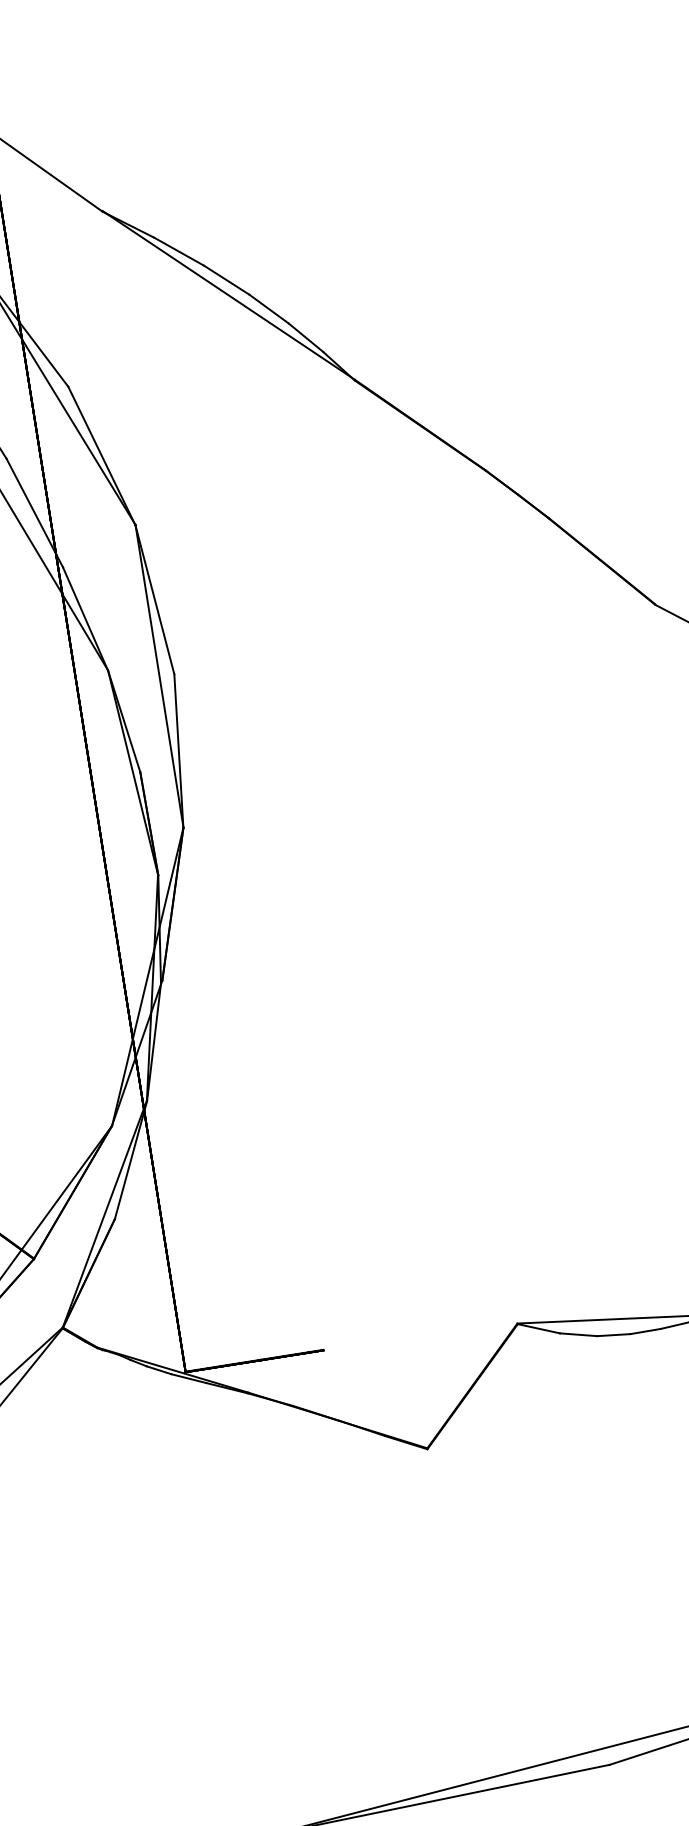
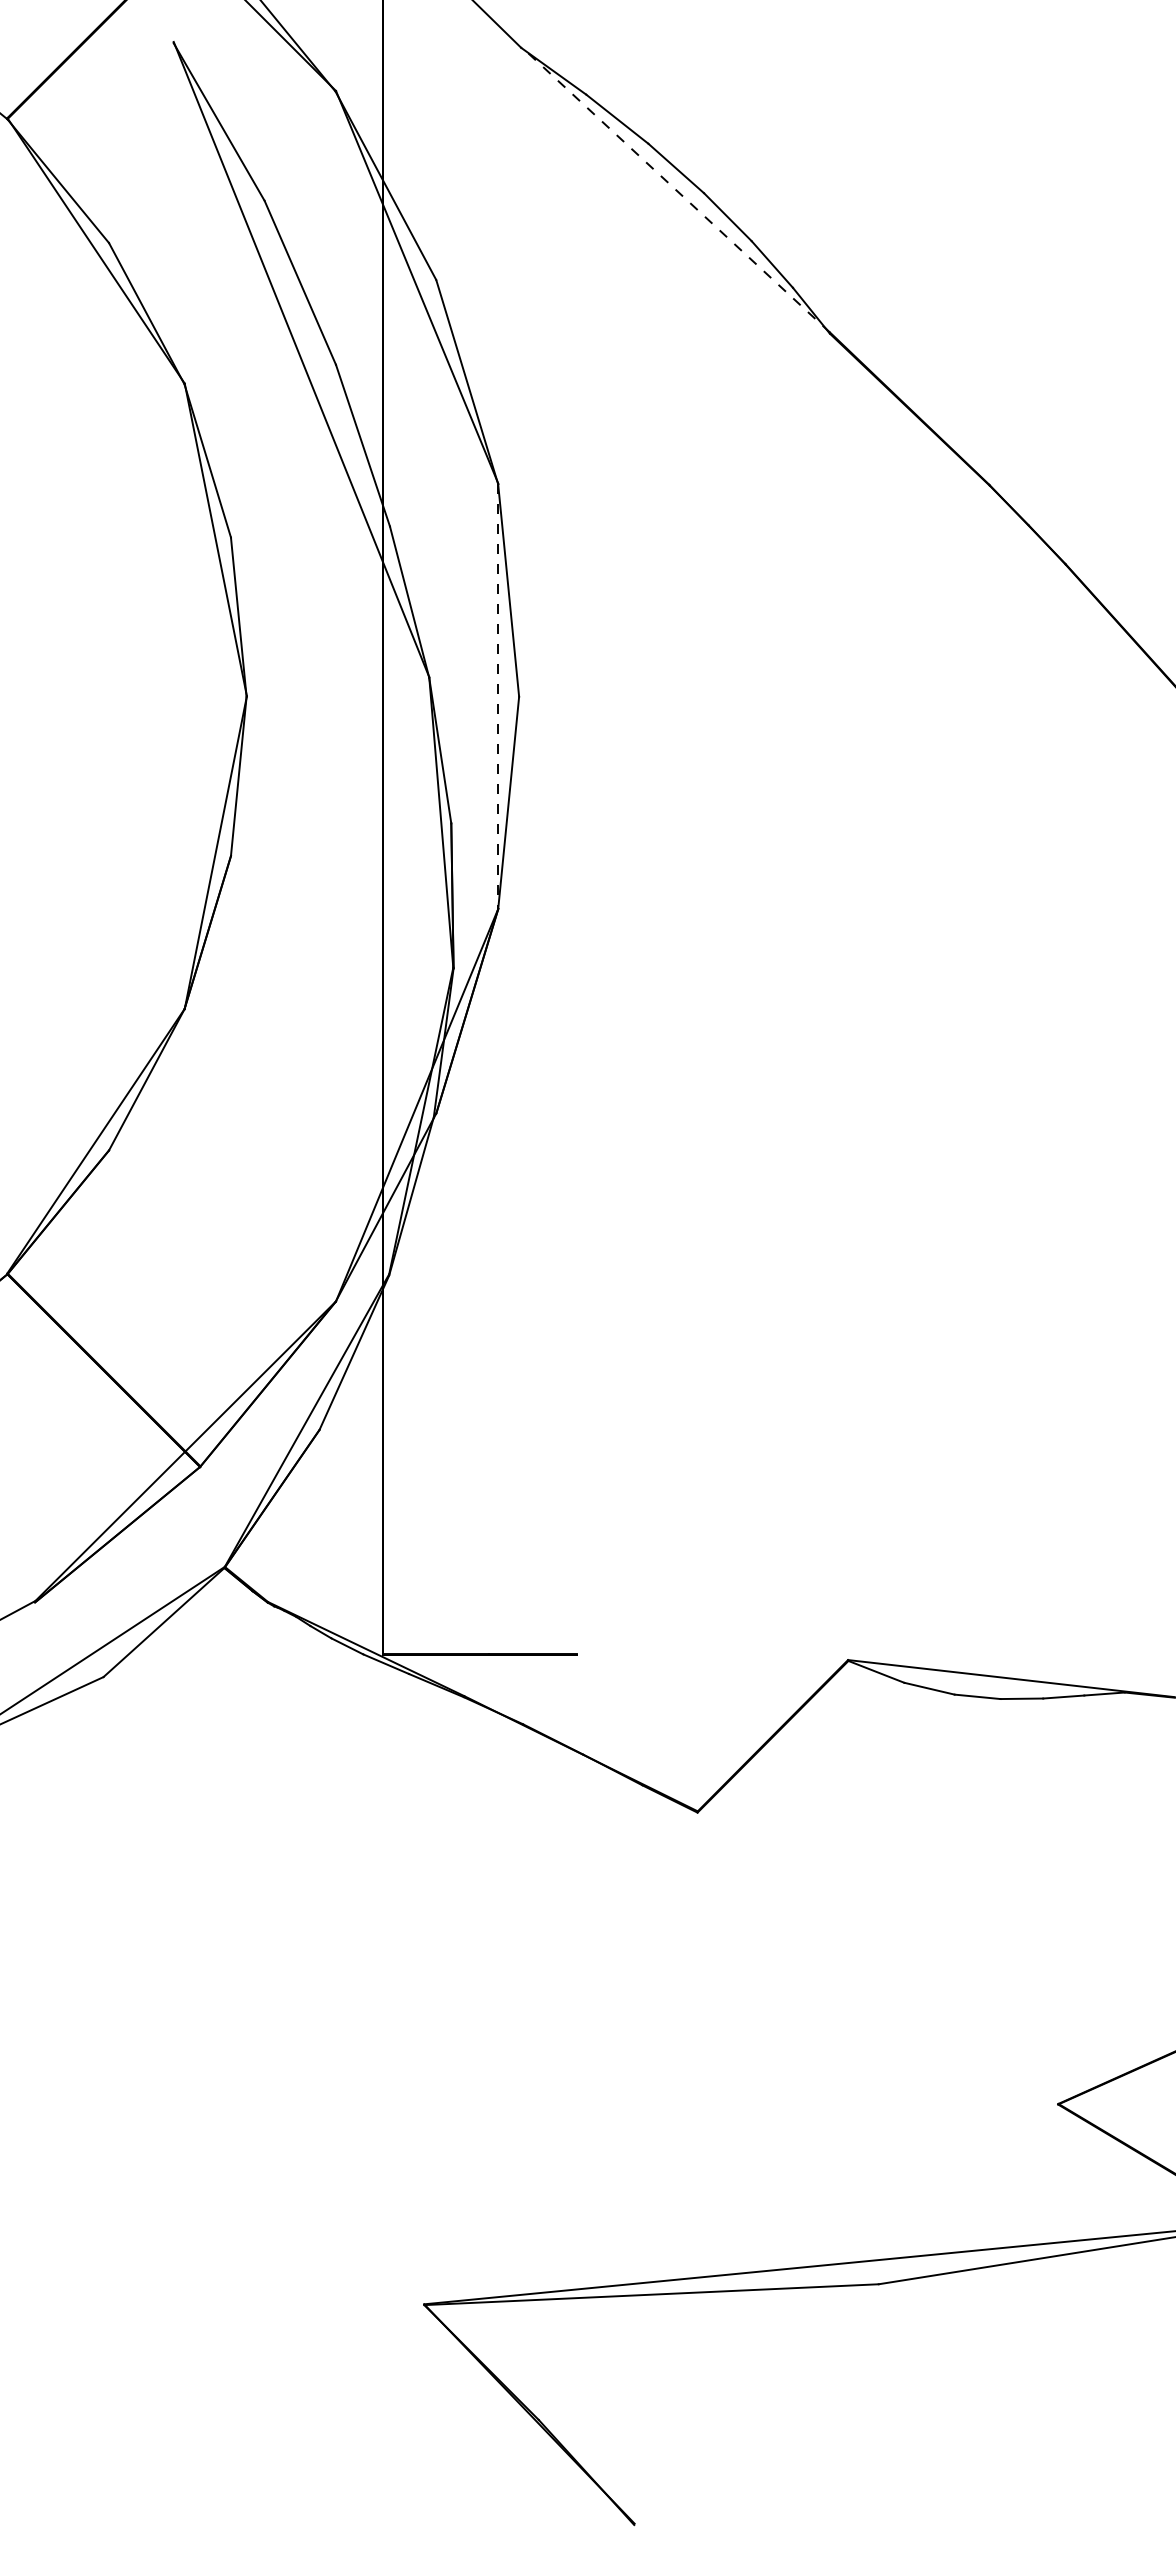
line: (228, 295) -> (675, 189), solid -> dashed
line: (159, 676) -> (498, 696), solid -> dashed

